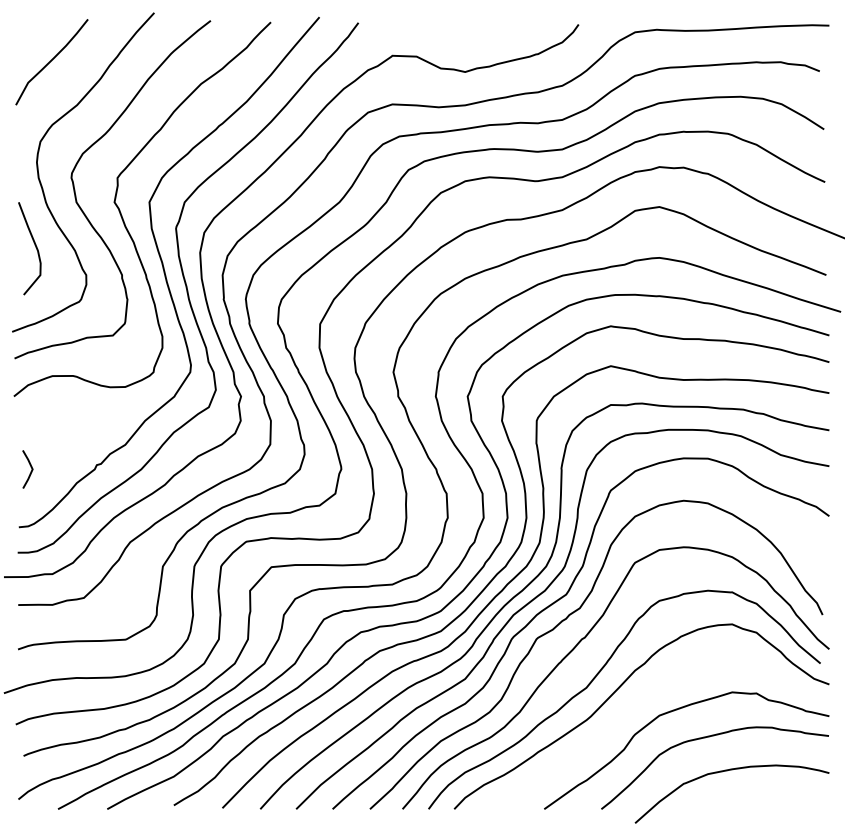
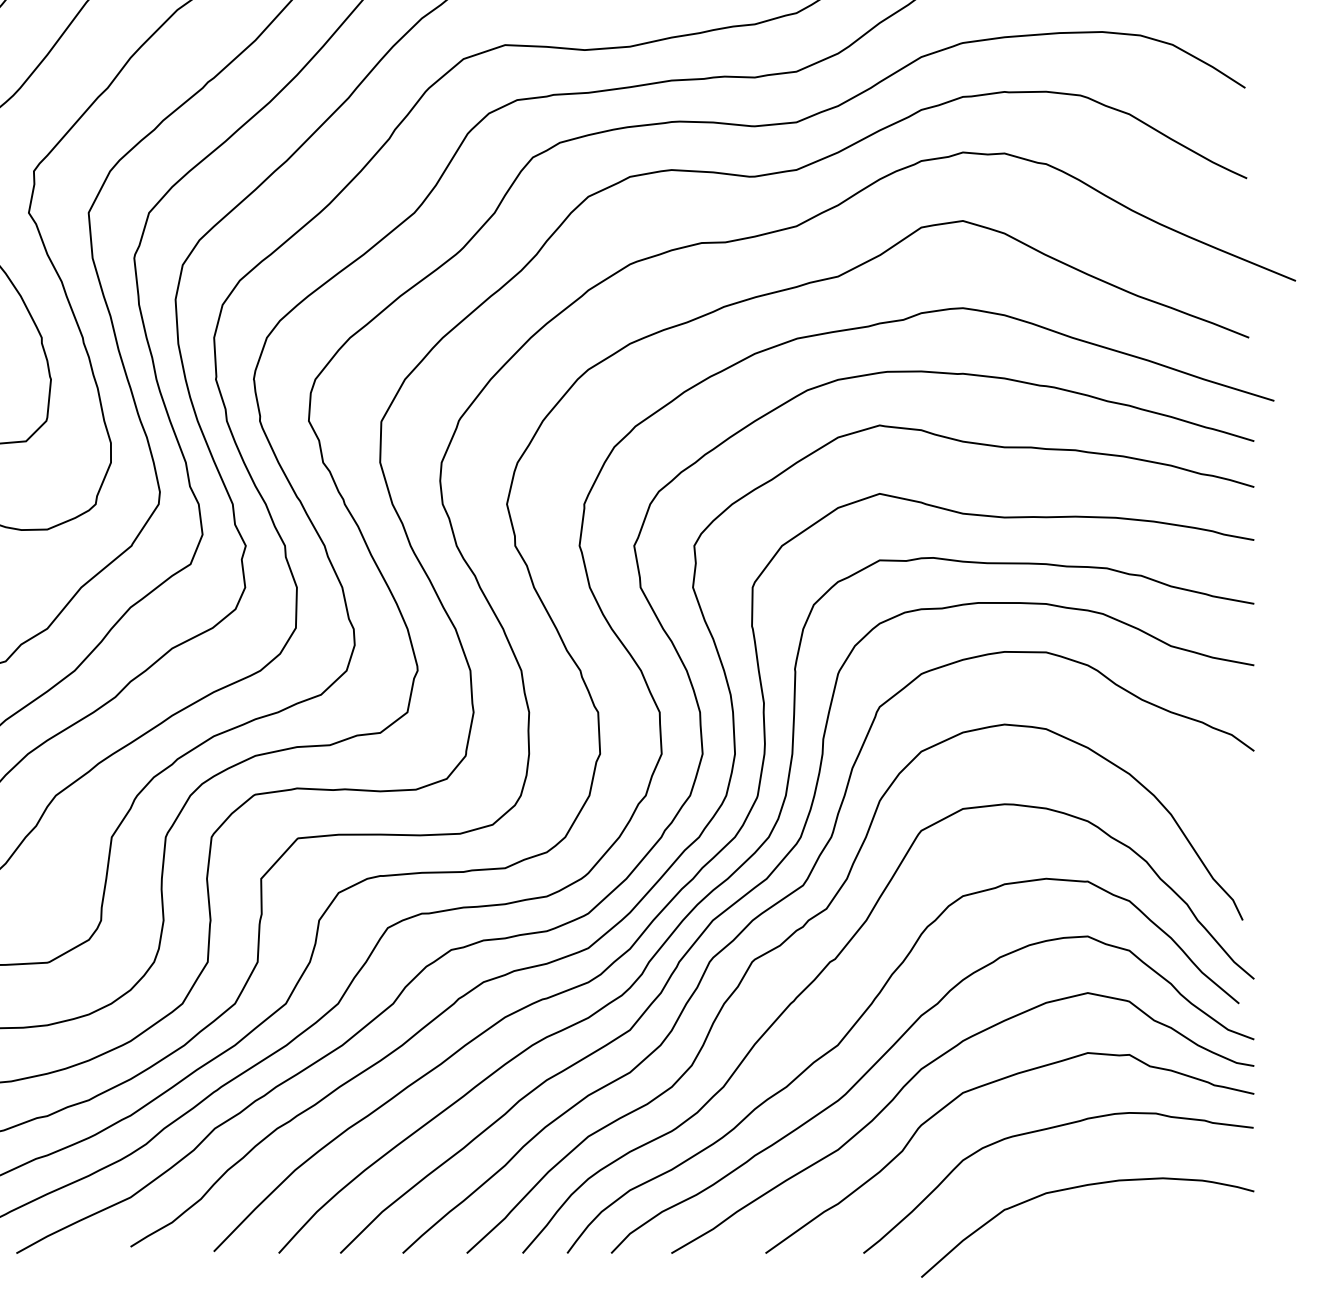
curve: (637, 701) -> (925, 1068), added

